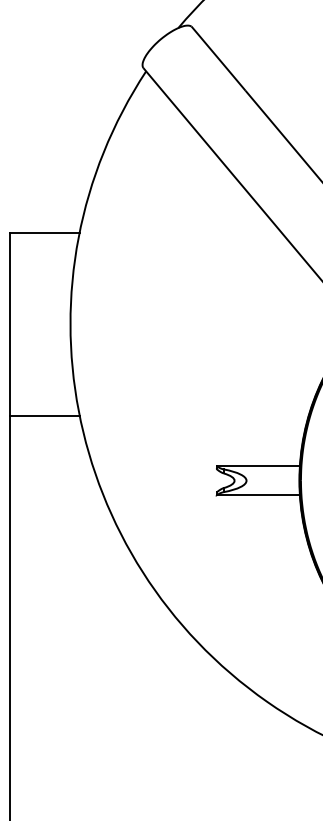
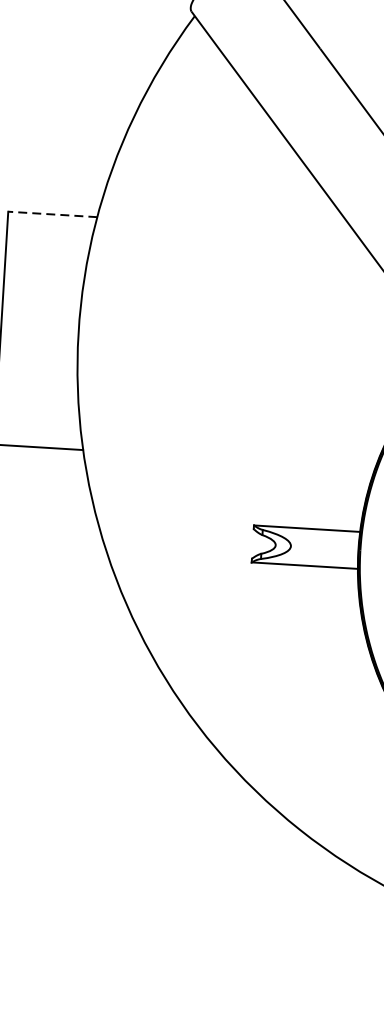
line: (44, 233) -> (52, 215), solid -> dashed

